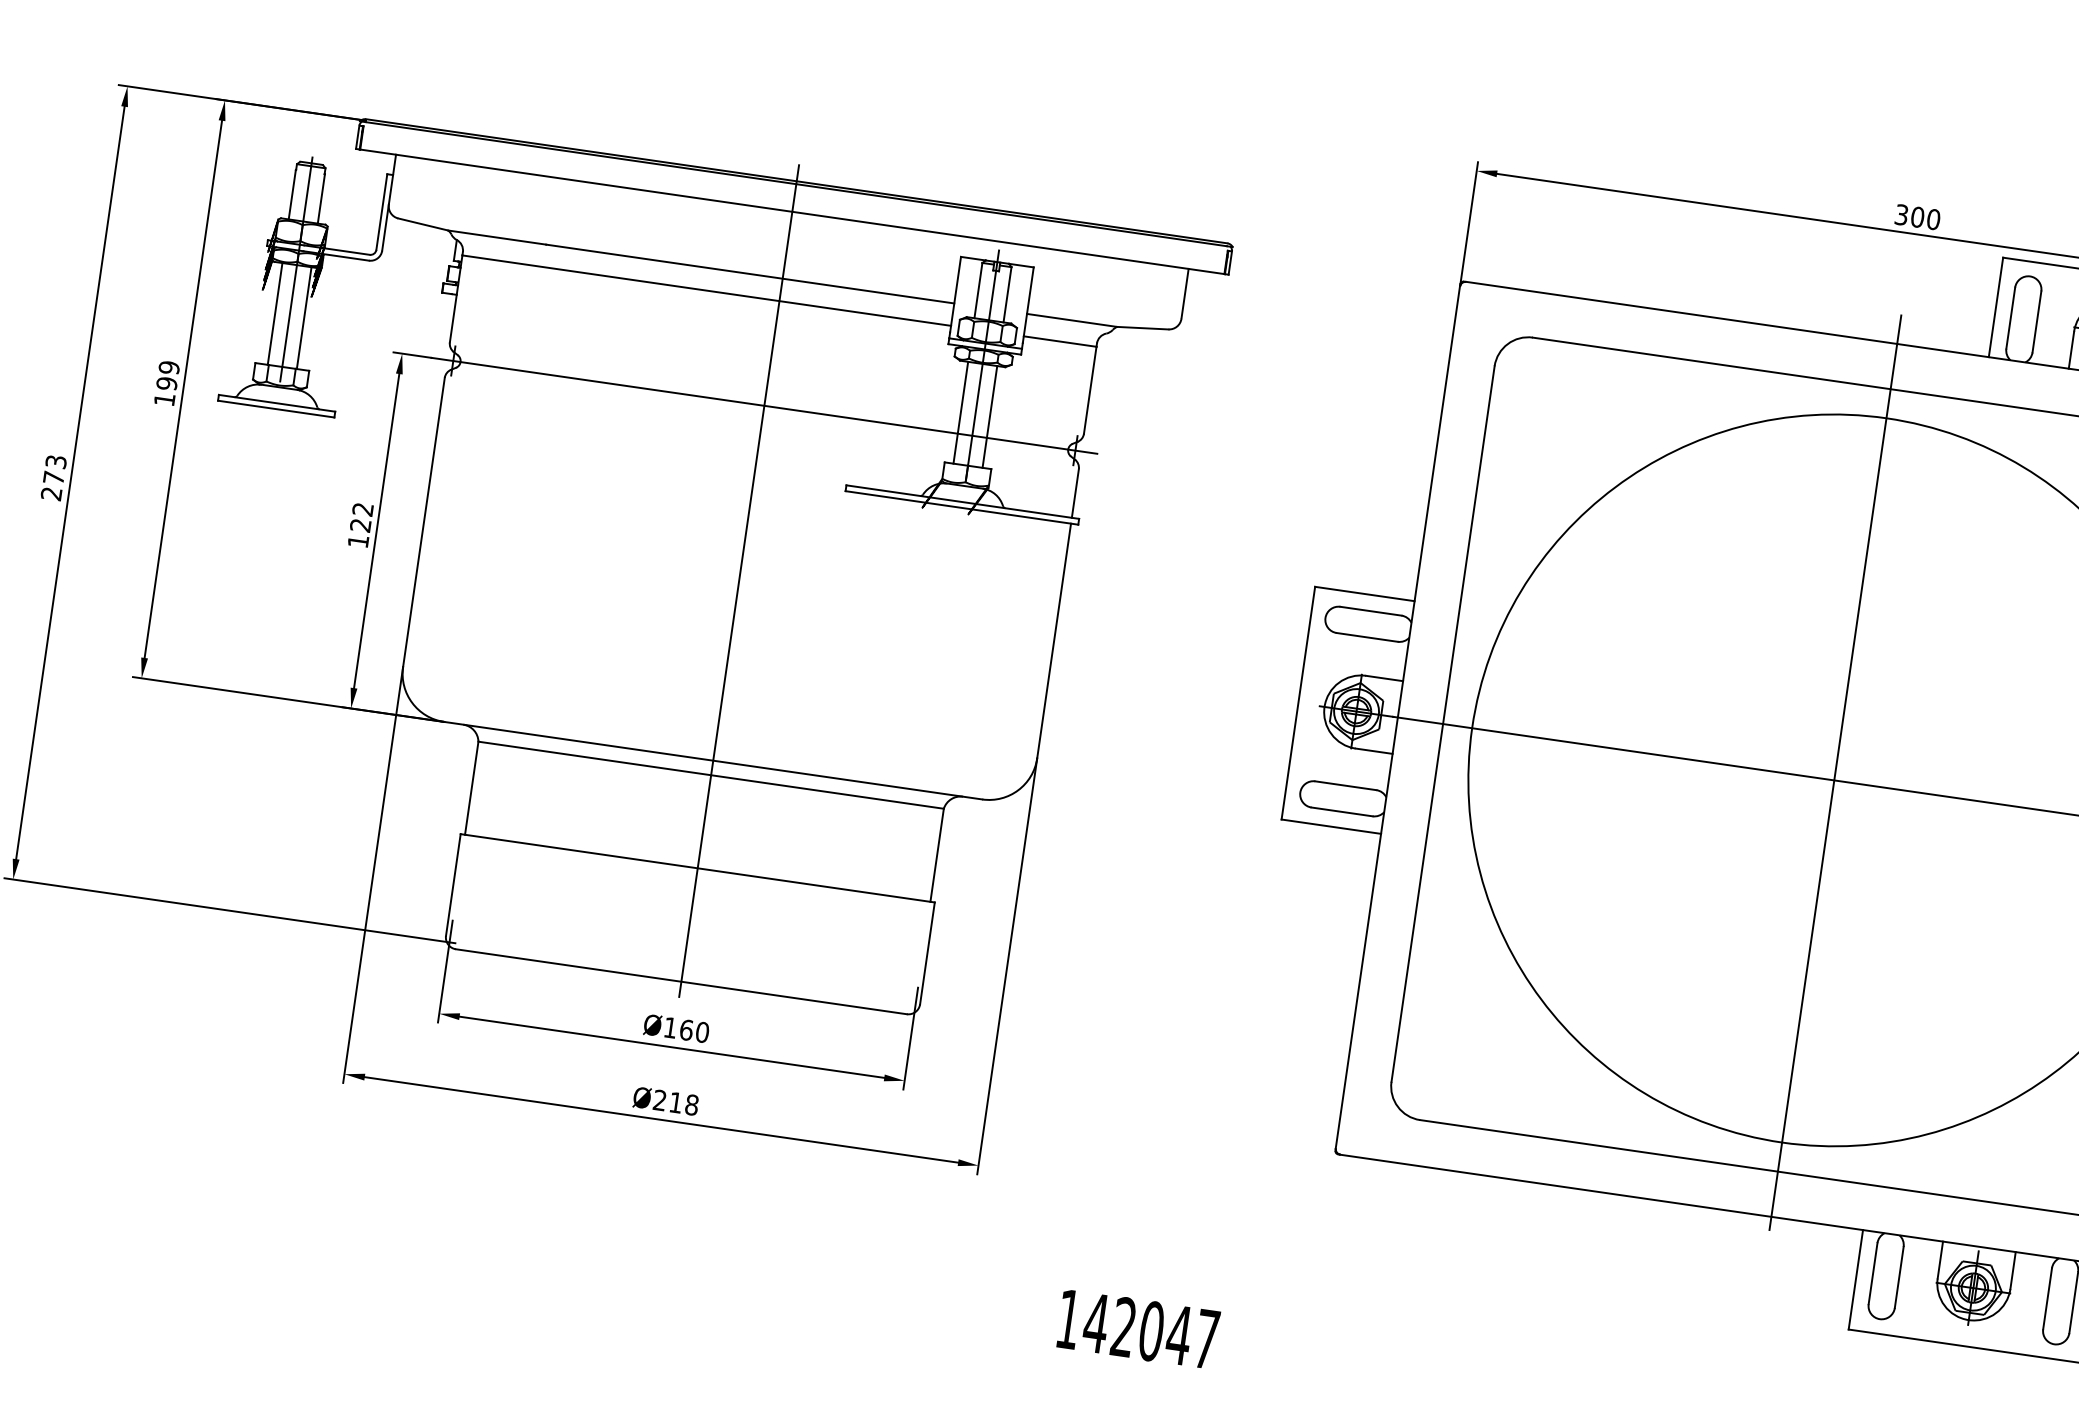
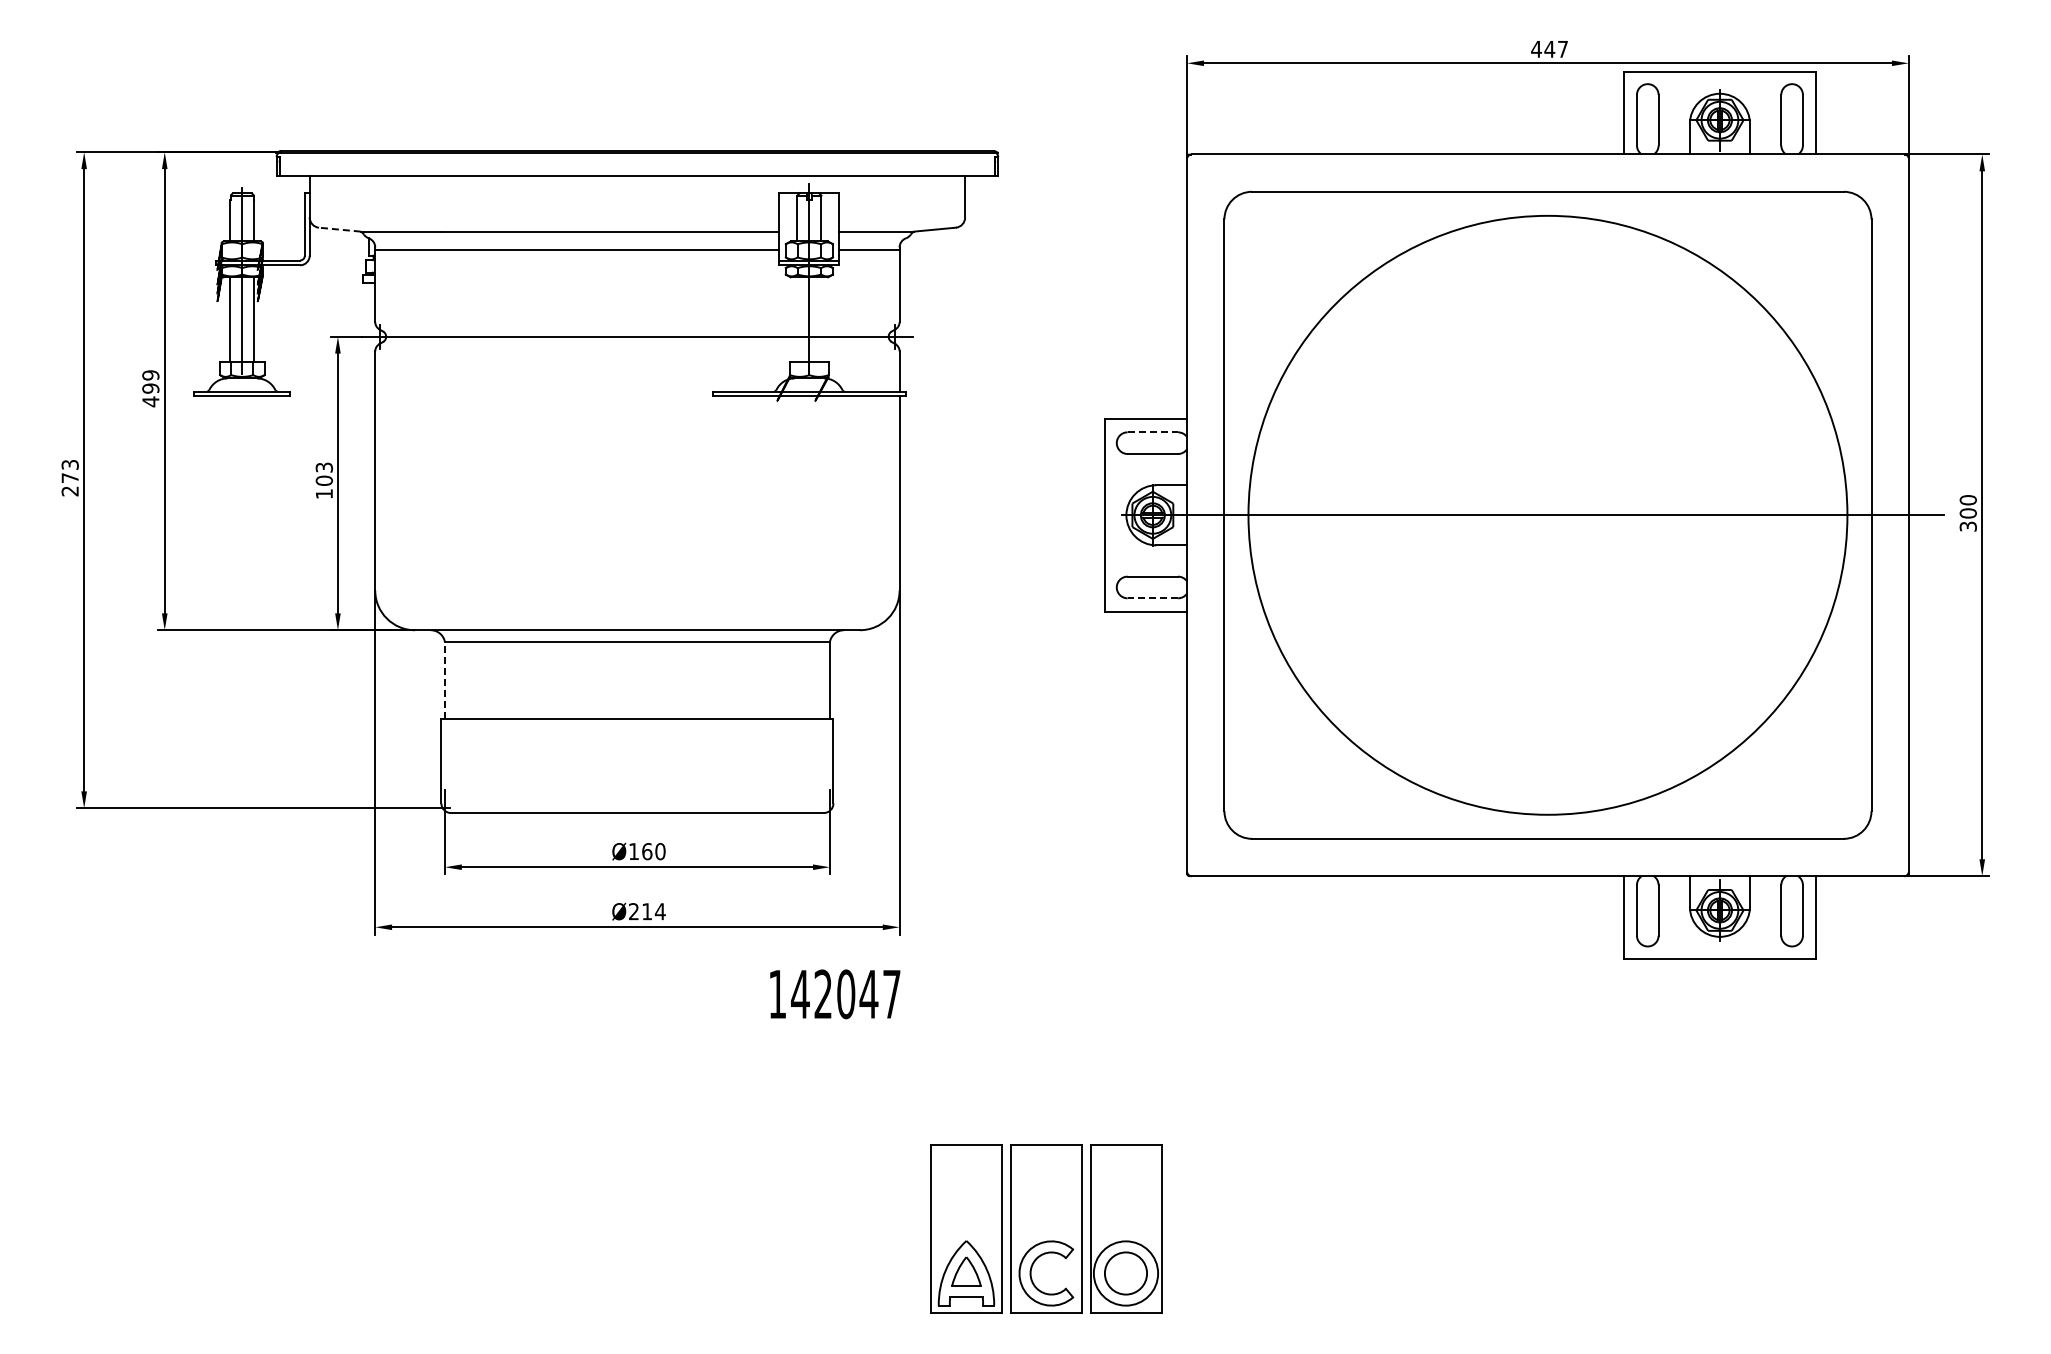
text: (1917, 216) -> (1549, 48), 300 -> 447
line: (422, 224) -> (339, 229), solid -> dashed
text: (164, 399) -> (150, 401), 199 -> 499
line: (960, 412) -> (797, 319), removed
line: (989, 417) -> (821, 319), removed
text: (362, 516) -> (324, 473), 122 -> 103
line: (739, 580) -> (637, 481), removed
line: (1371, 611) -> (1153, 432), solid -> dashed
line: (1834, 772) -> (1547, 508), removed
line: (471, 787) -> (444, 680), solid -> dashed
line: (1341, 812) -> (1152, 598), solid -> dashed
text: (690, 1104) -> (659, 911), Ø218 -> Ø214
text: (1138, 1329) -> (835, 994), moved

